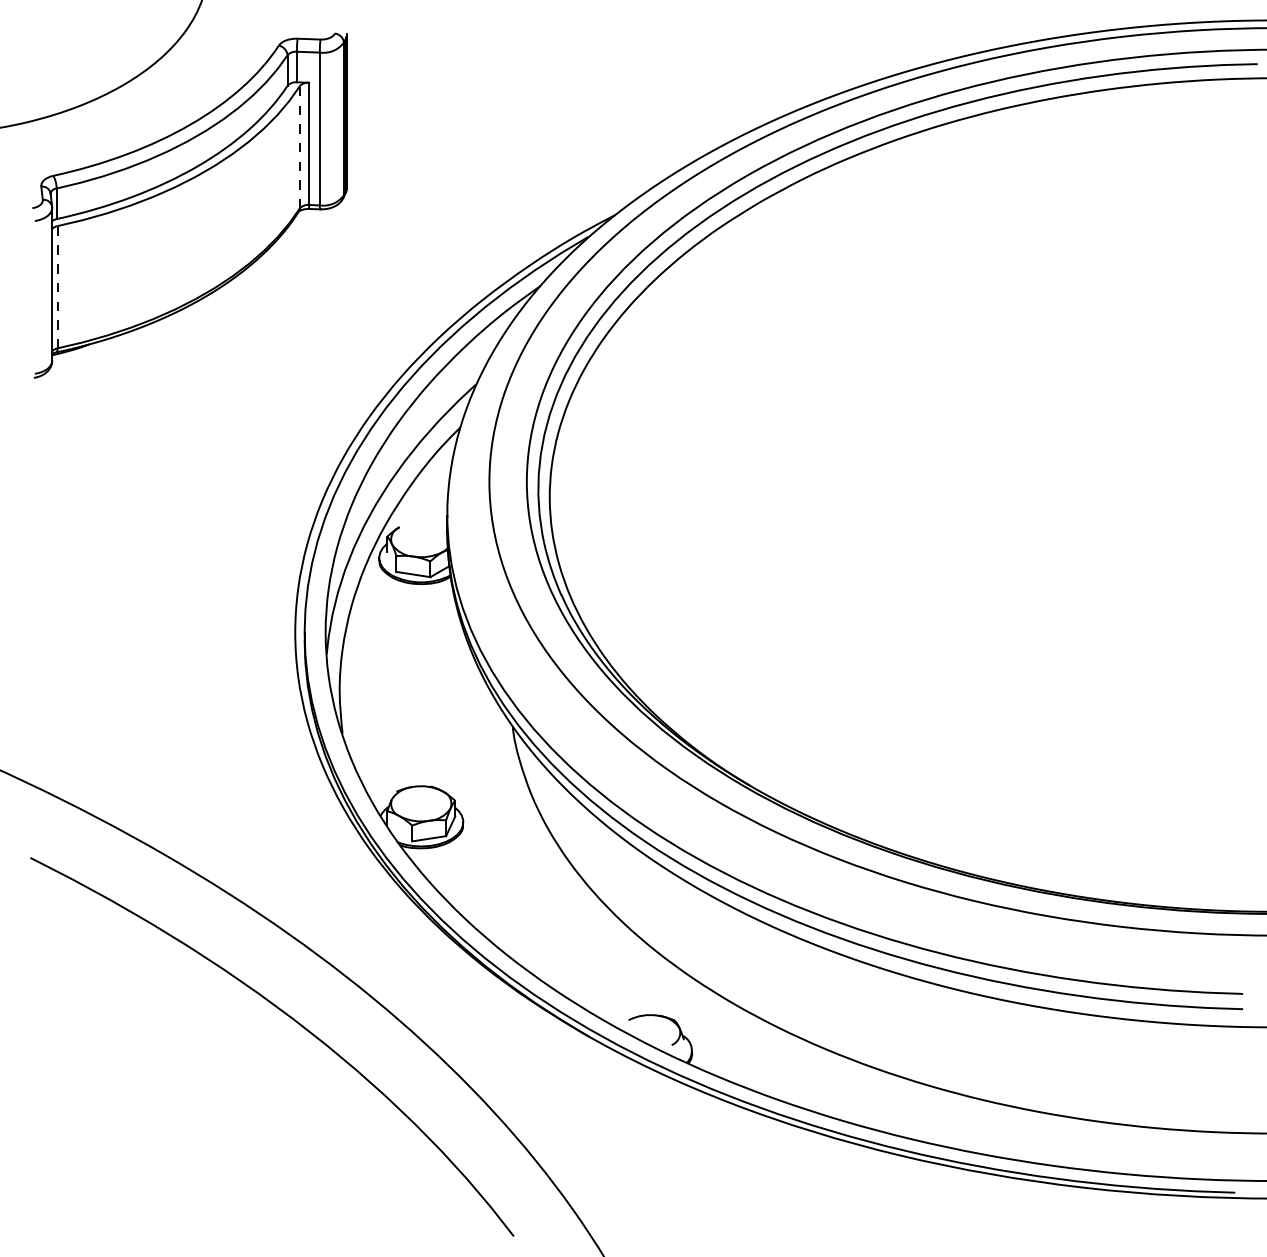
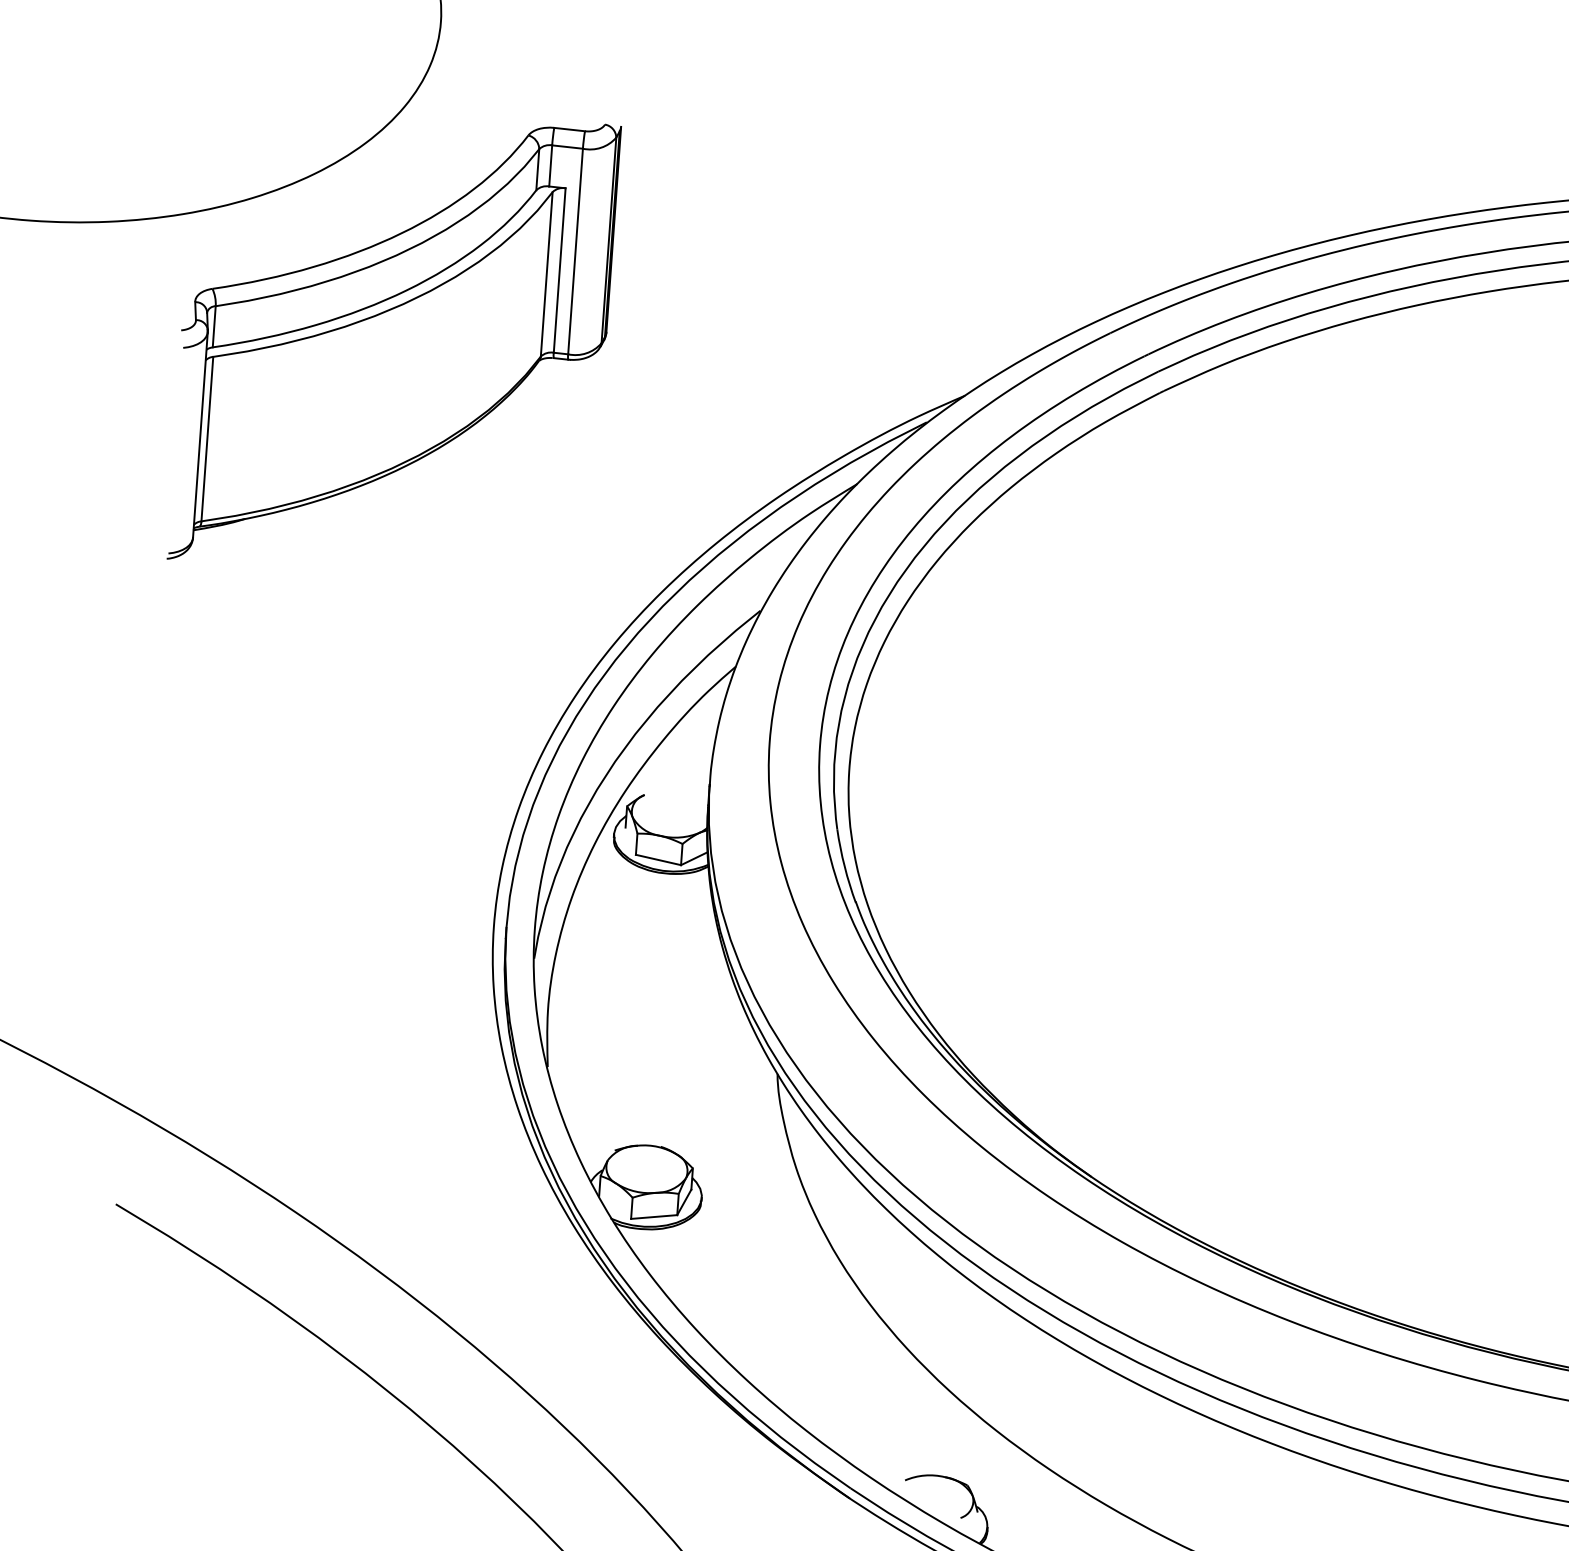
line: (299, 146) -> (546, 273), dashed -> solid
line: (57, 286) -> (207, 438), dashed -> solid

